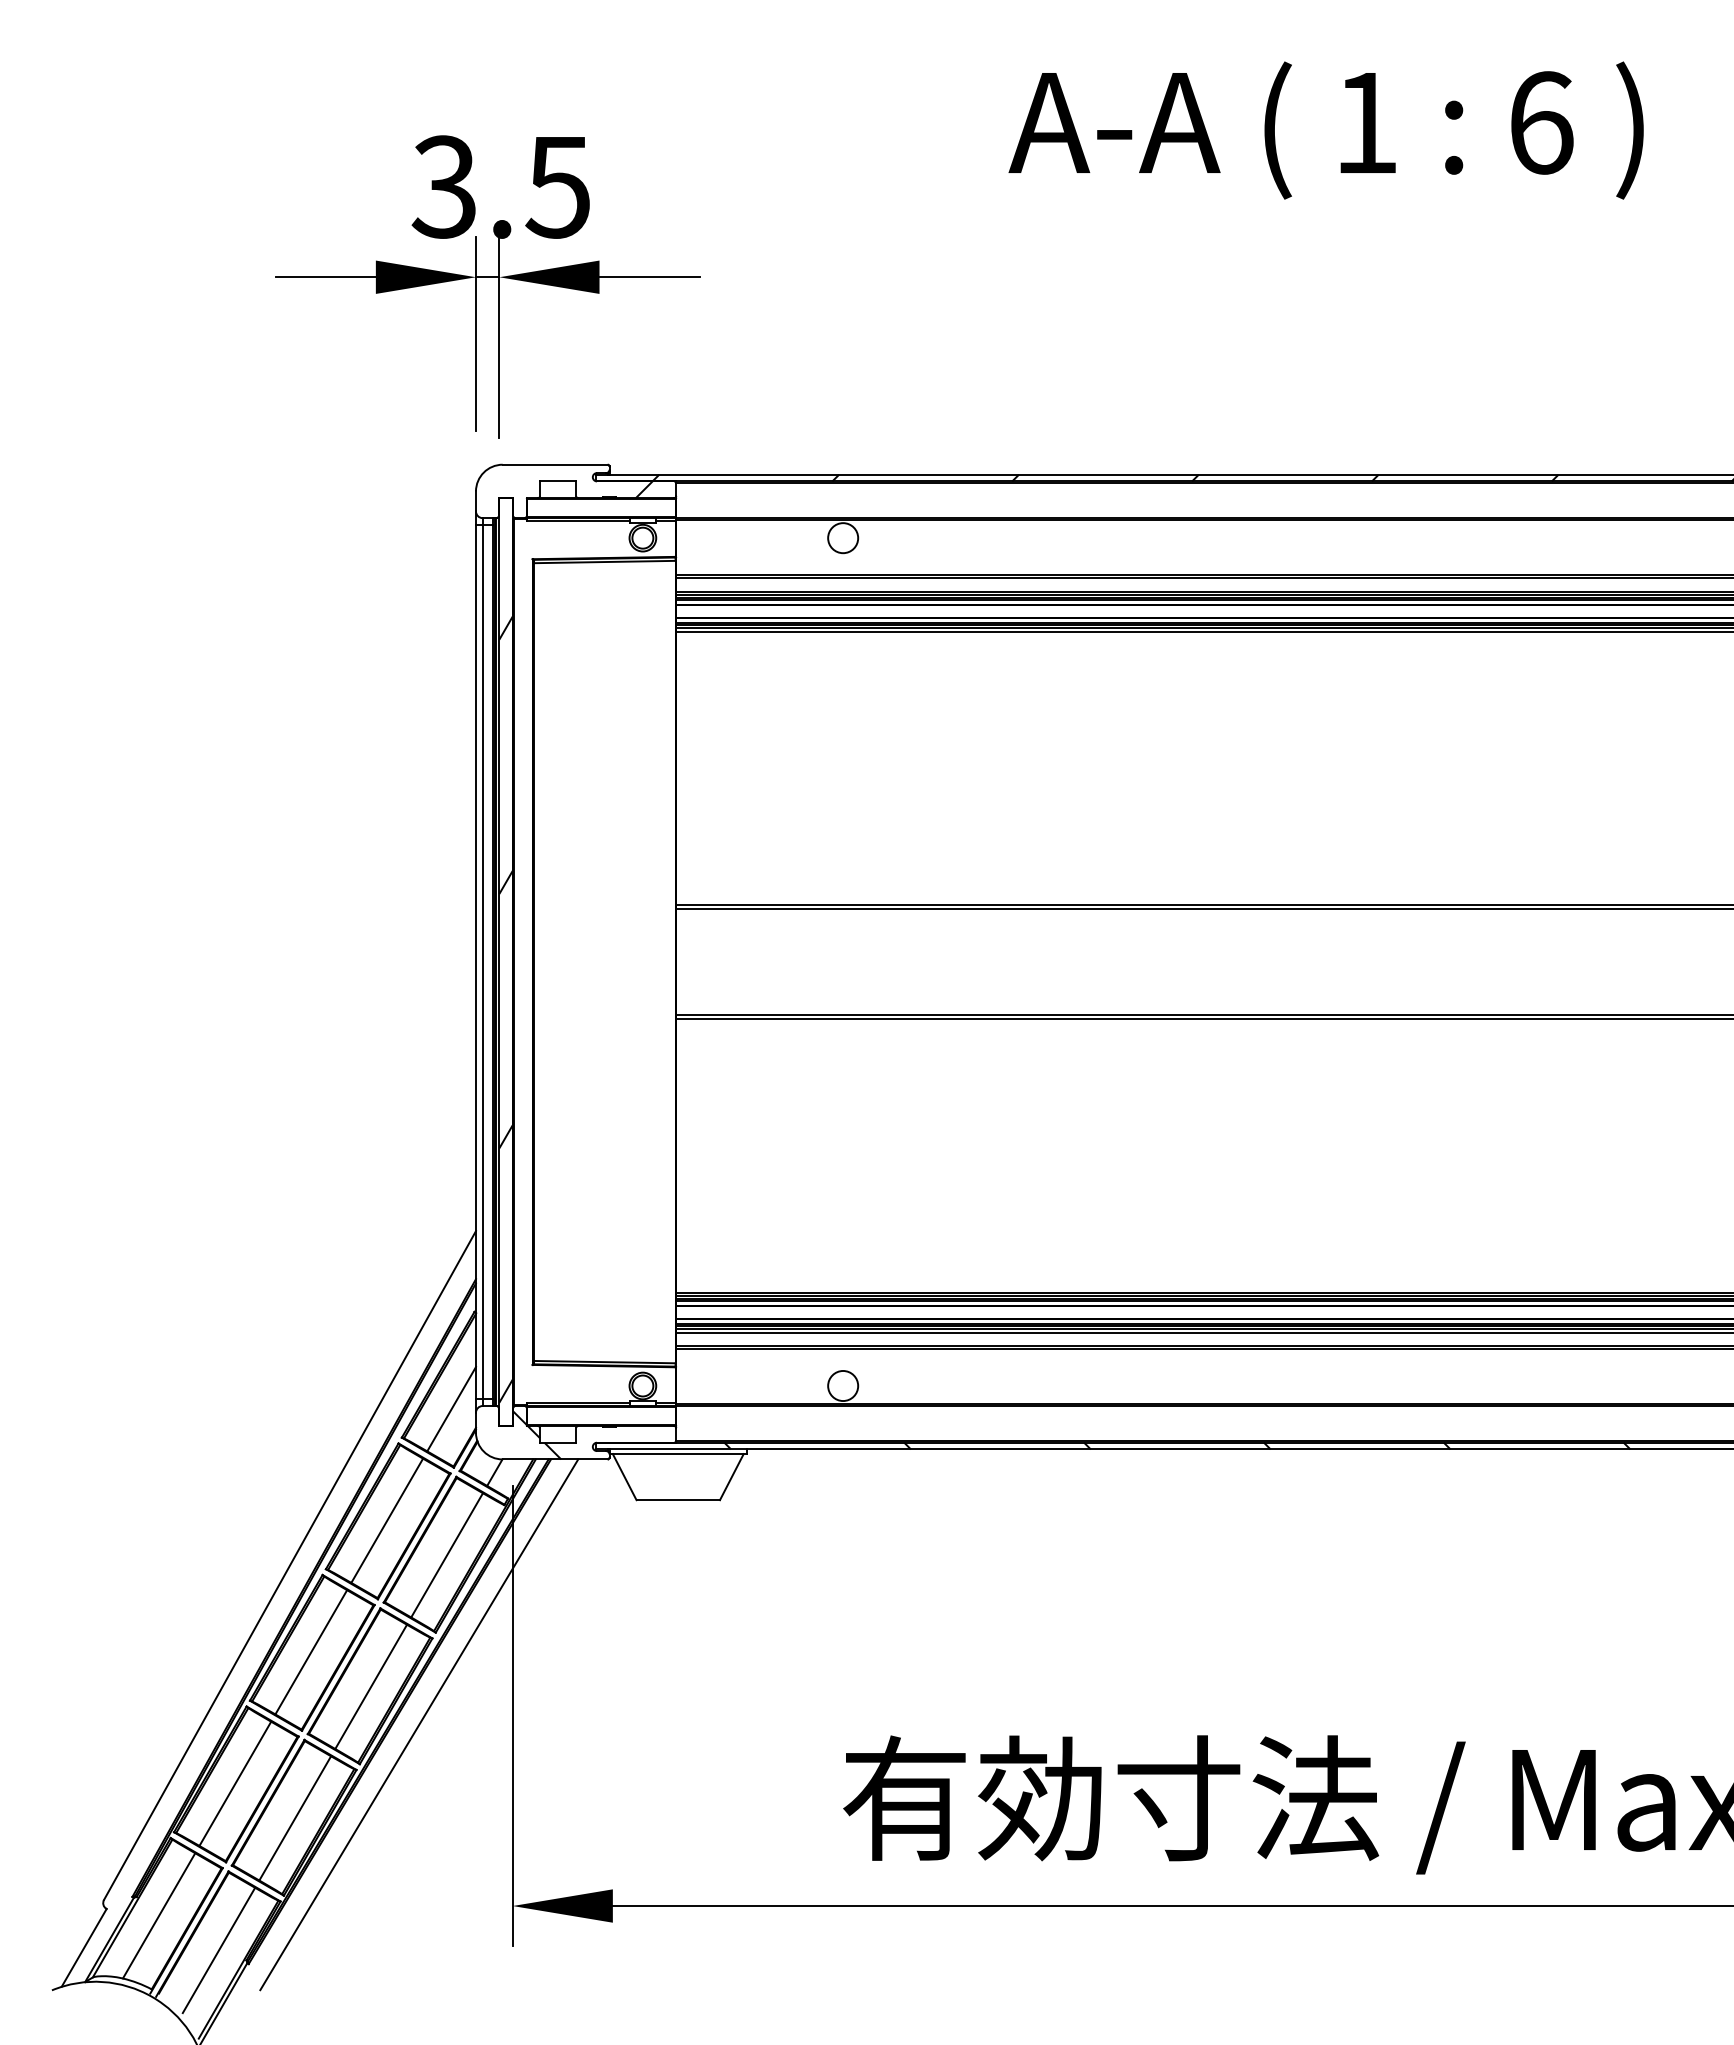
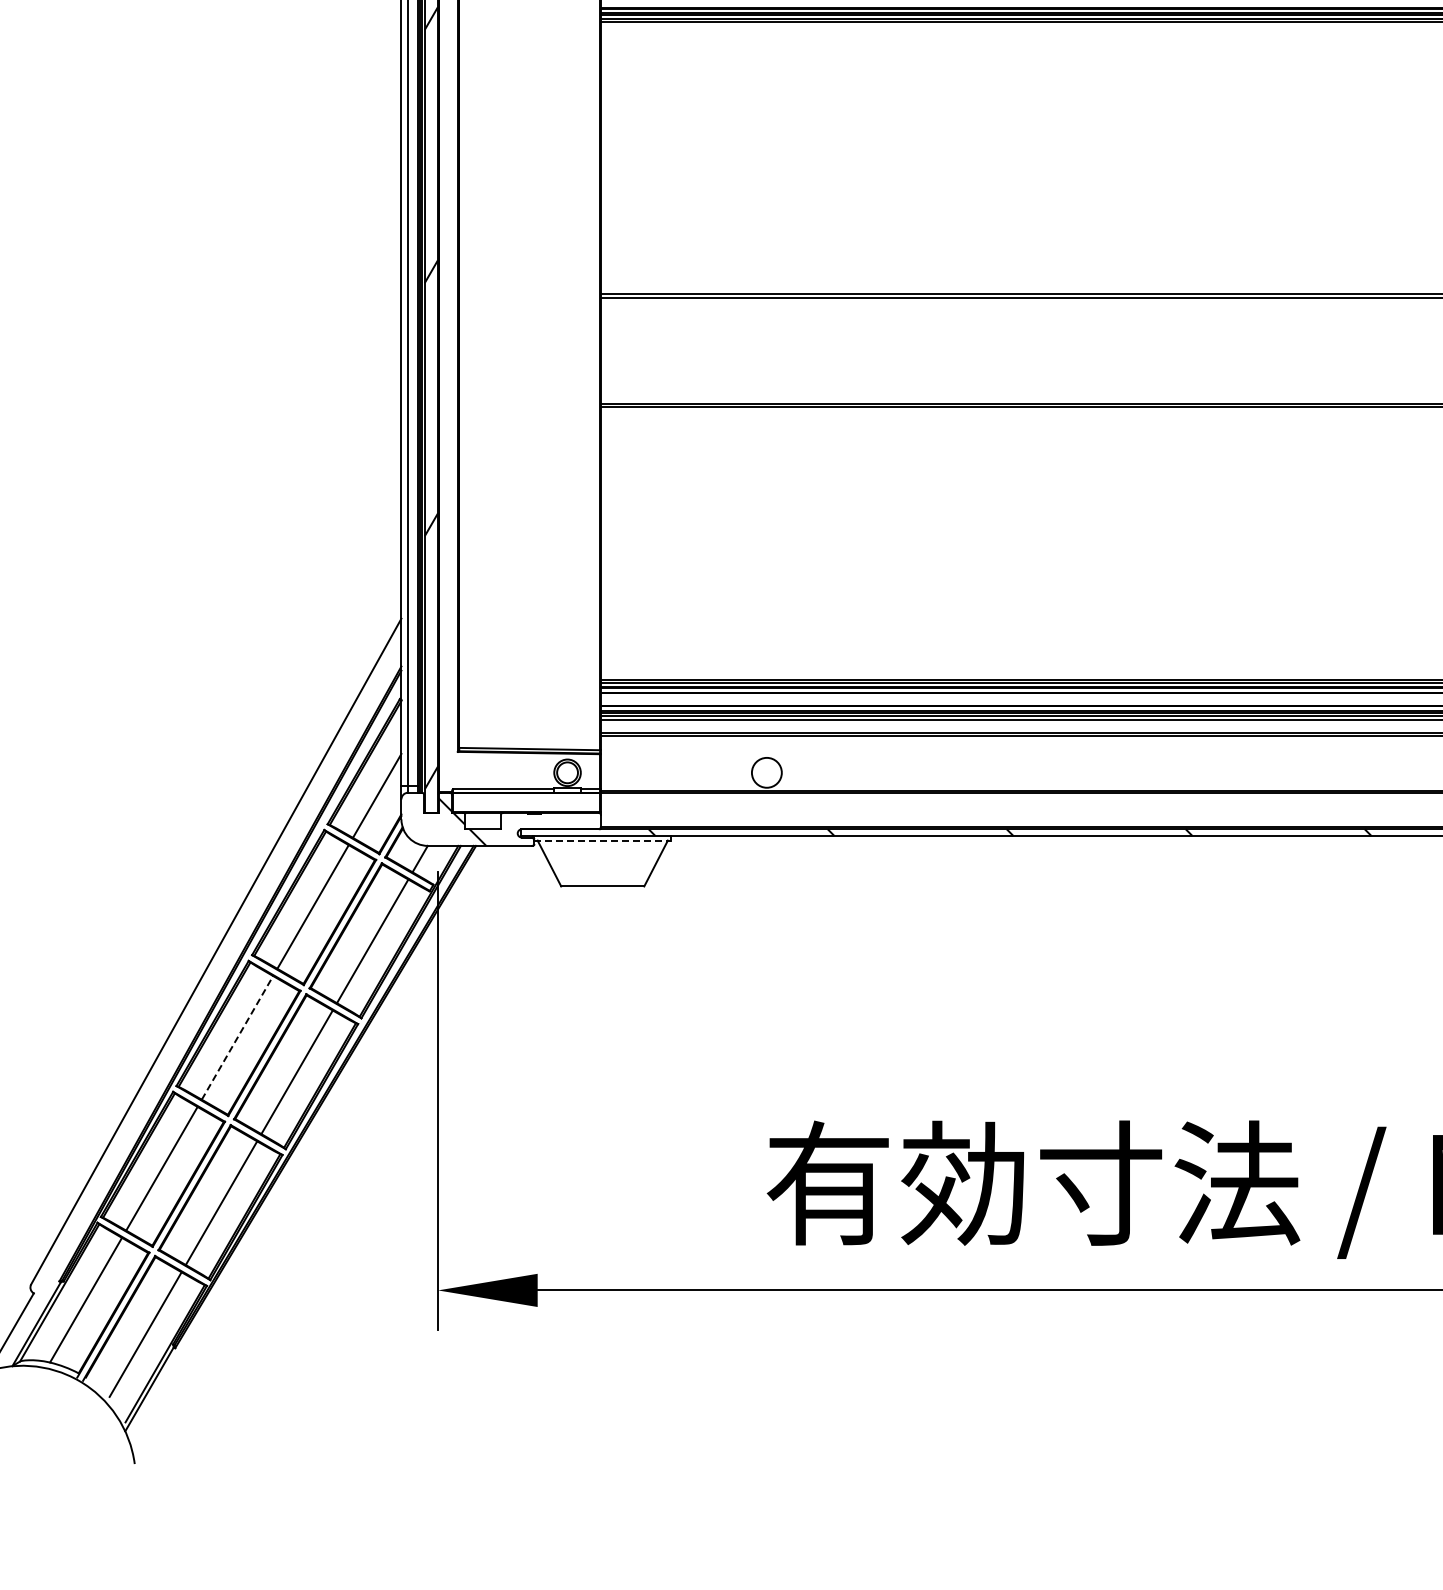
line: (678, 1454) -> (602, 841), solid -> dashed
line: (311, 1652) -> (237, 1038), solid -> dashed
line: (419, 1724) -> (345, 1109), removed

